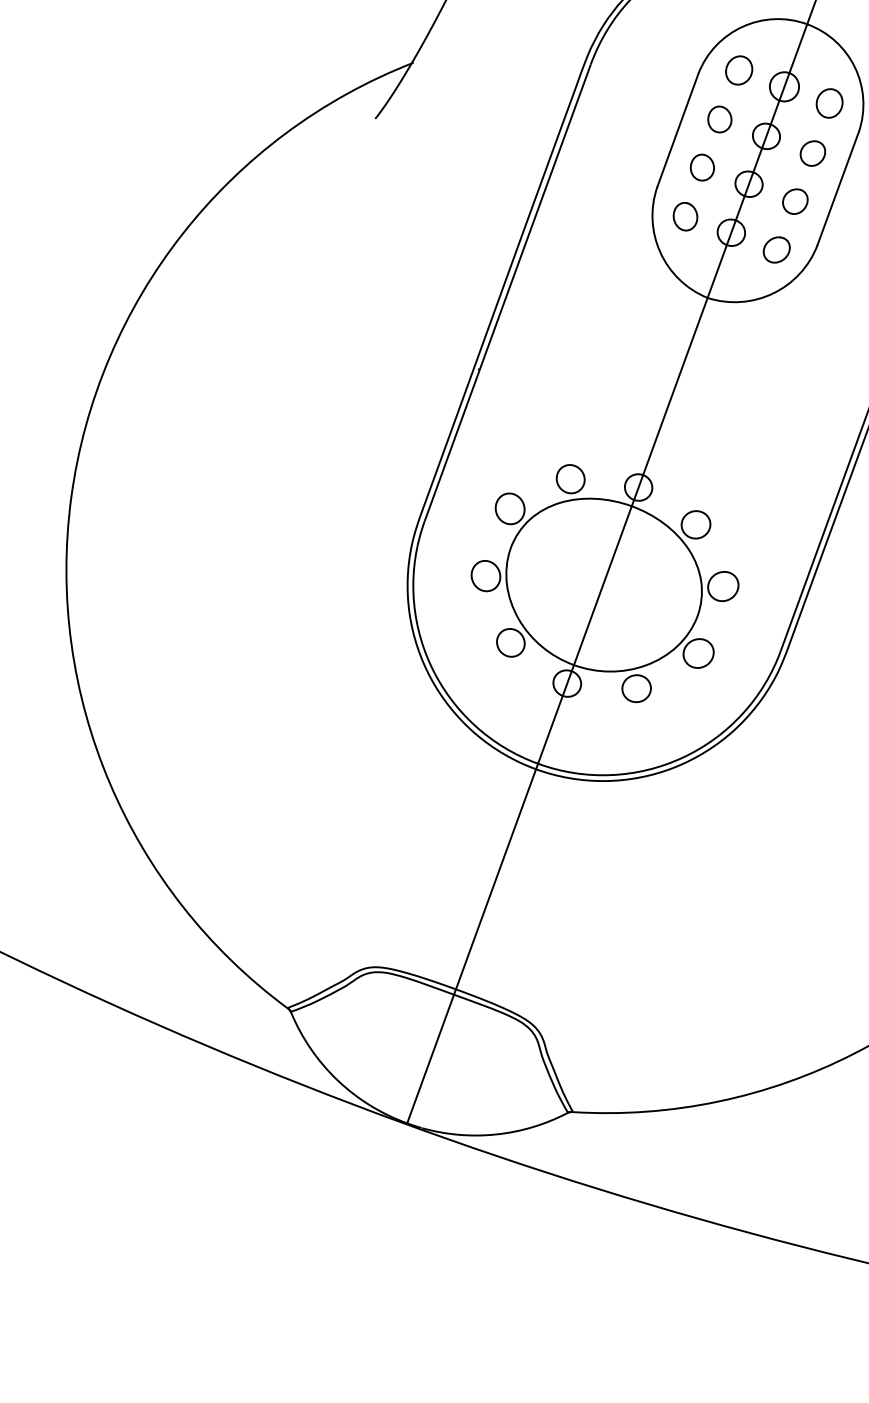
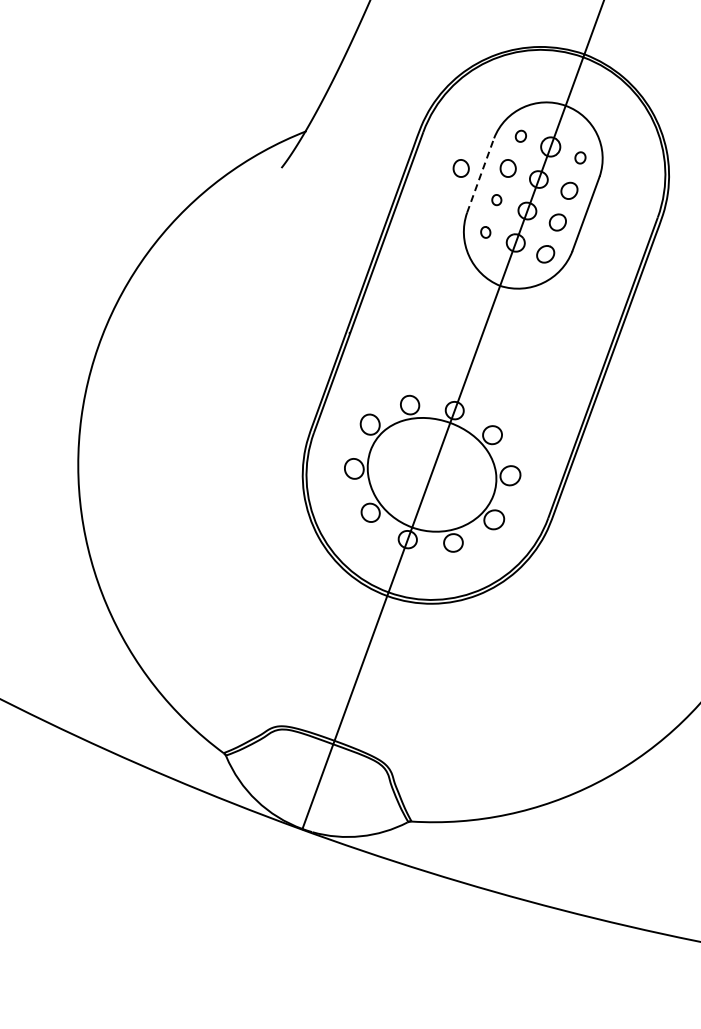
part: (738, 70) -> (520, 136), size x0.6
part: (829, 102) -> (580, 157), size x0.6
part: (647, 119) -> (460, 168), added
line: (677, 130) -> (480, 175), solid -> dashed
part: (702, 166) -> (496, 199), size x0.6
part: (685, 216) -> (485, 232), size x0.6

